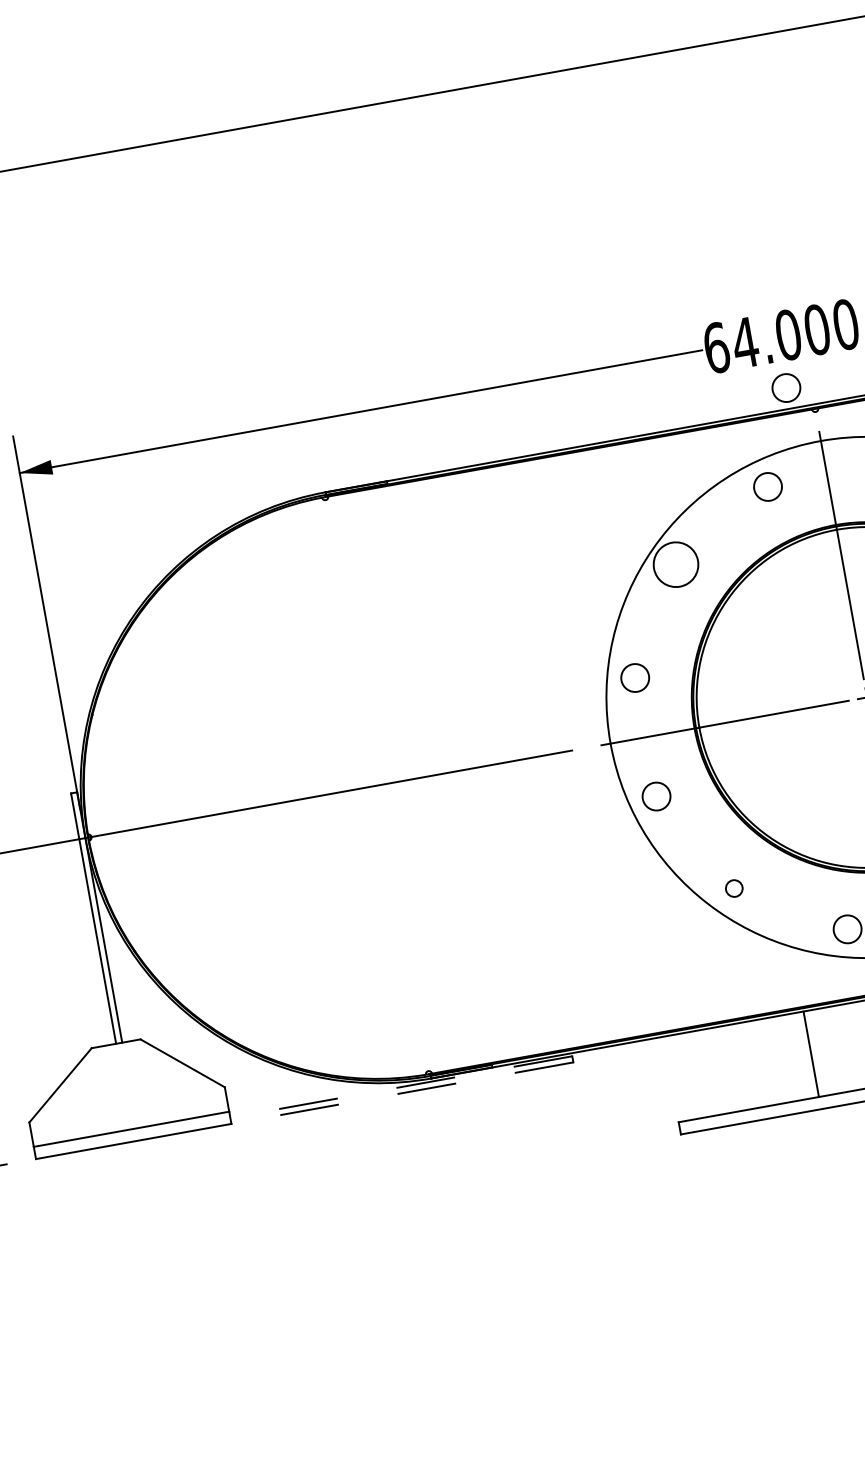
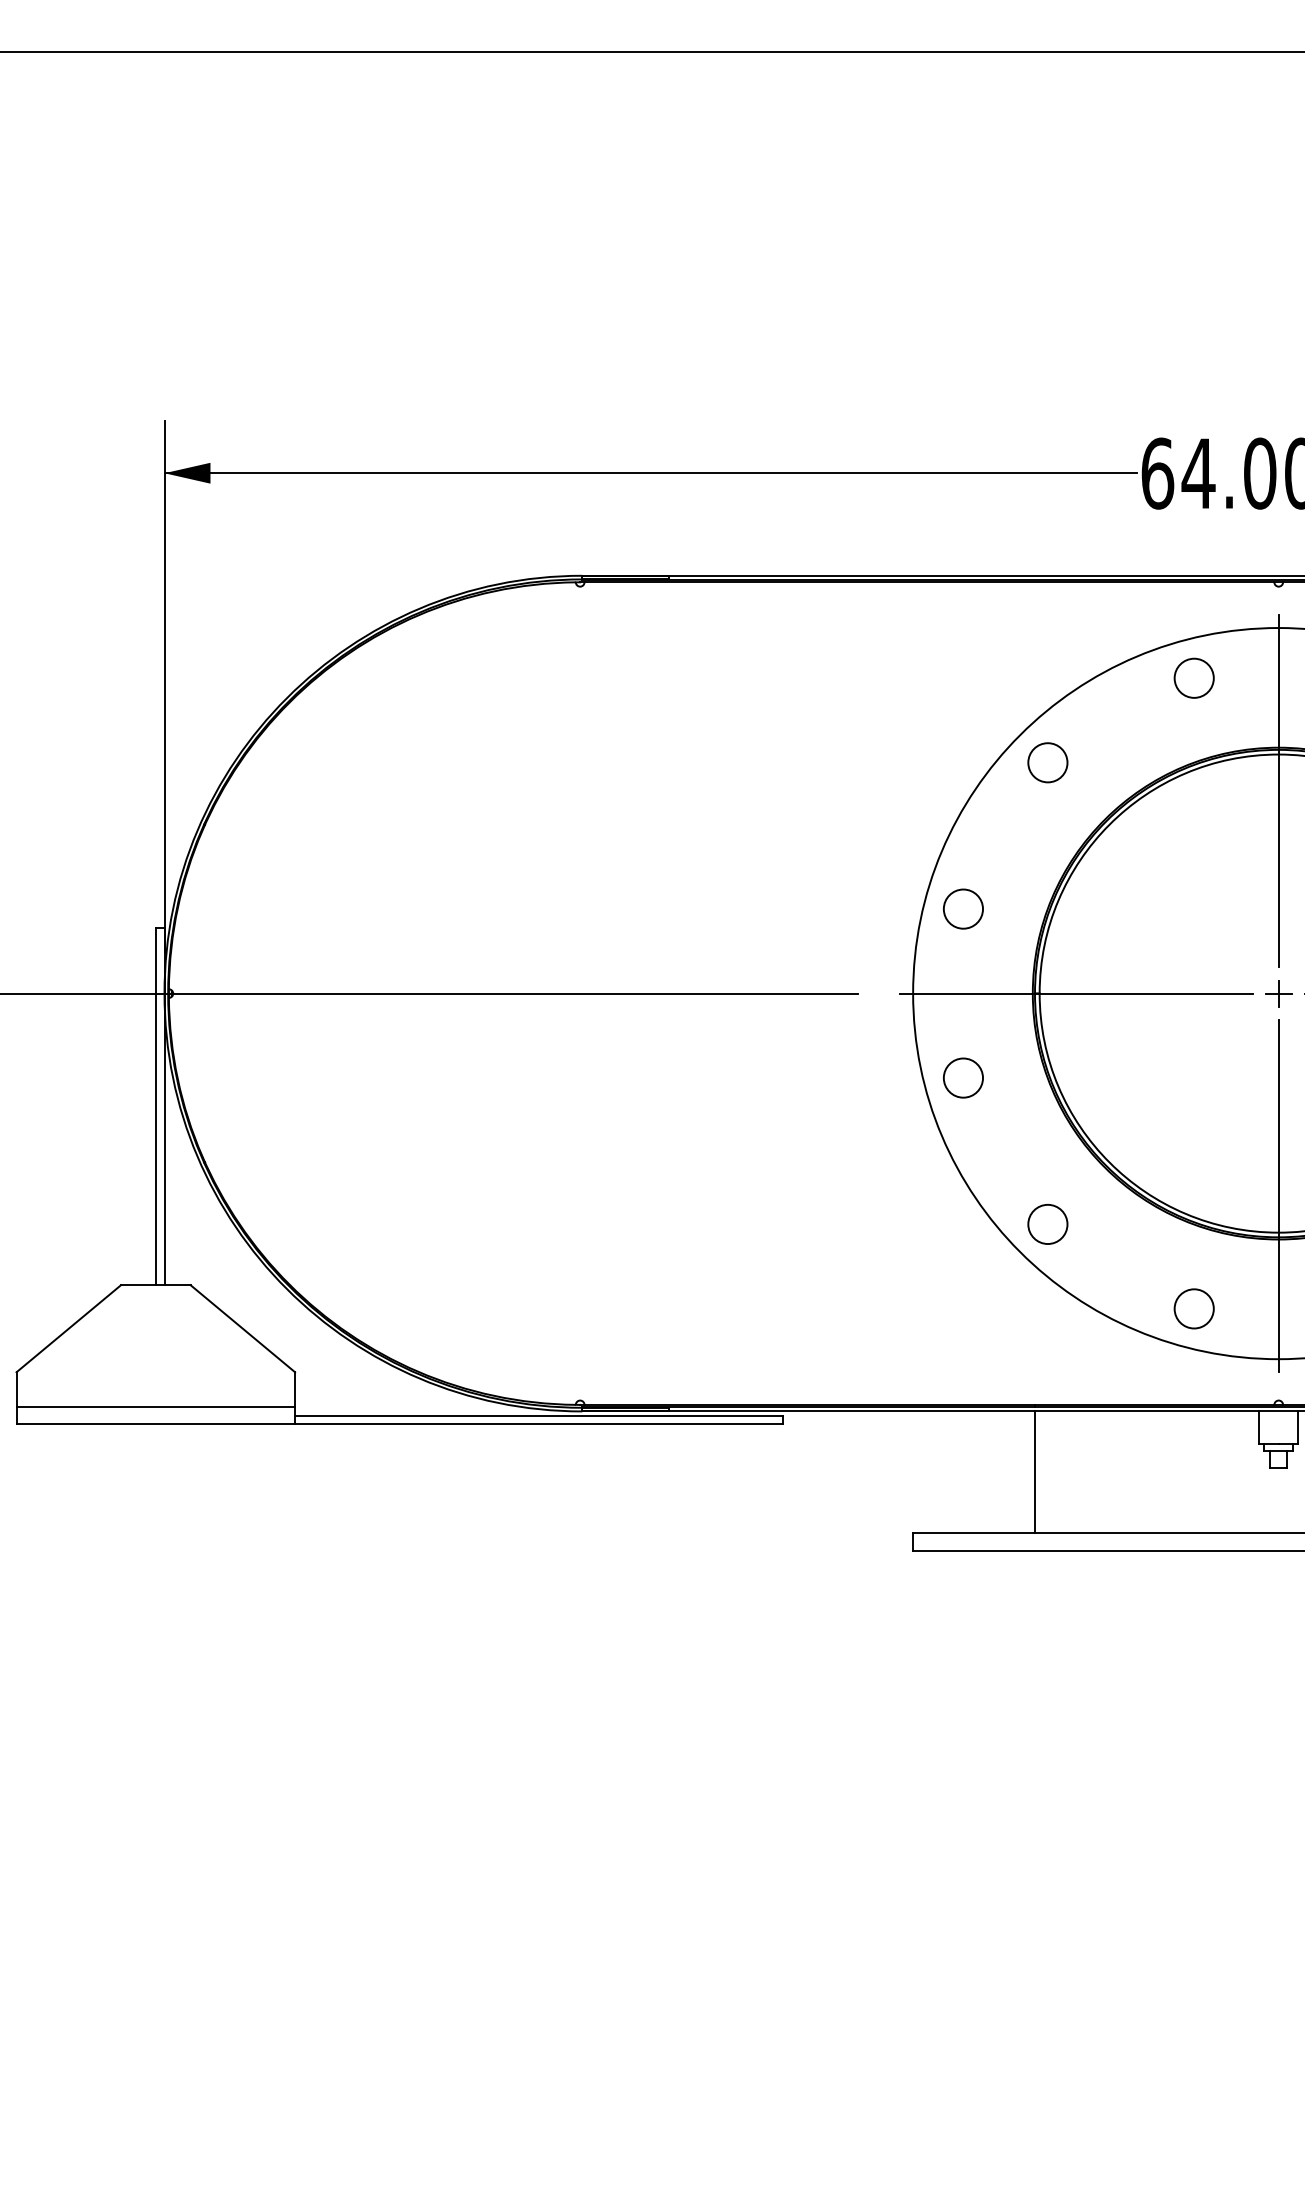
circle: (785, 387) -> (1243, 545), removed
circle: (675, 564) -> (1047, 762), size x0.62
circle: (734, 888) -> (1047, 1224), size x1.67
line: (810, 1054) -> (1034, 1472), moved
line: (401, 1086) -> (538, 1415), dashed -> solid
line: (402, 1093) -> (538, 1424), dashed -> solid

